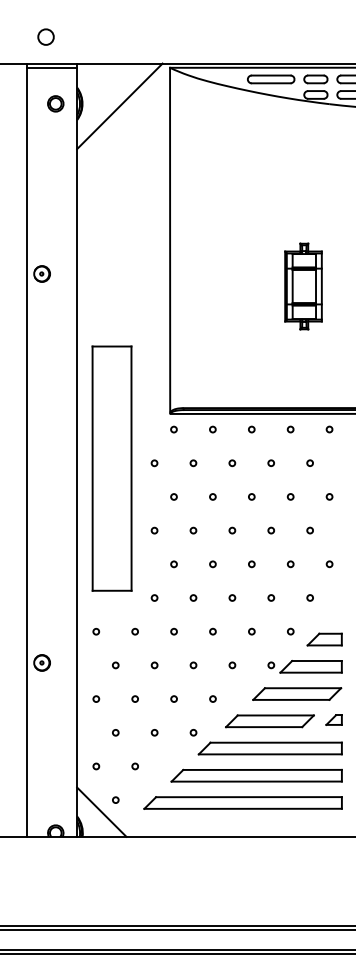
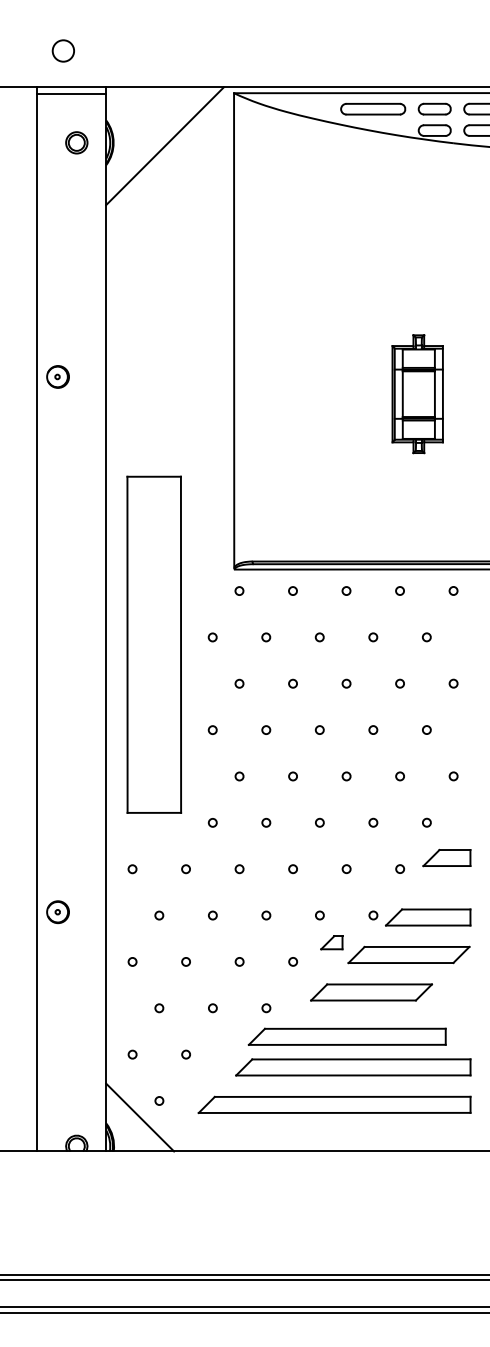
part: (324, 639) -> (446, 857), moved
part: (333, 719) -> (331, 941), moved
part: (269, 748) -> (346, 1036), moved

